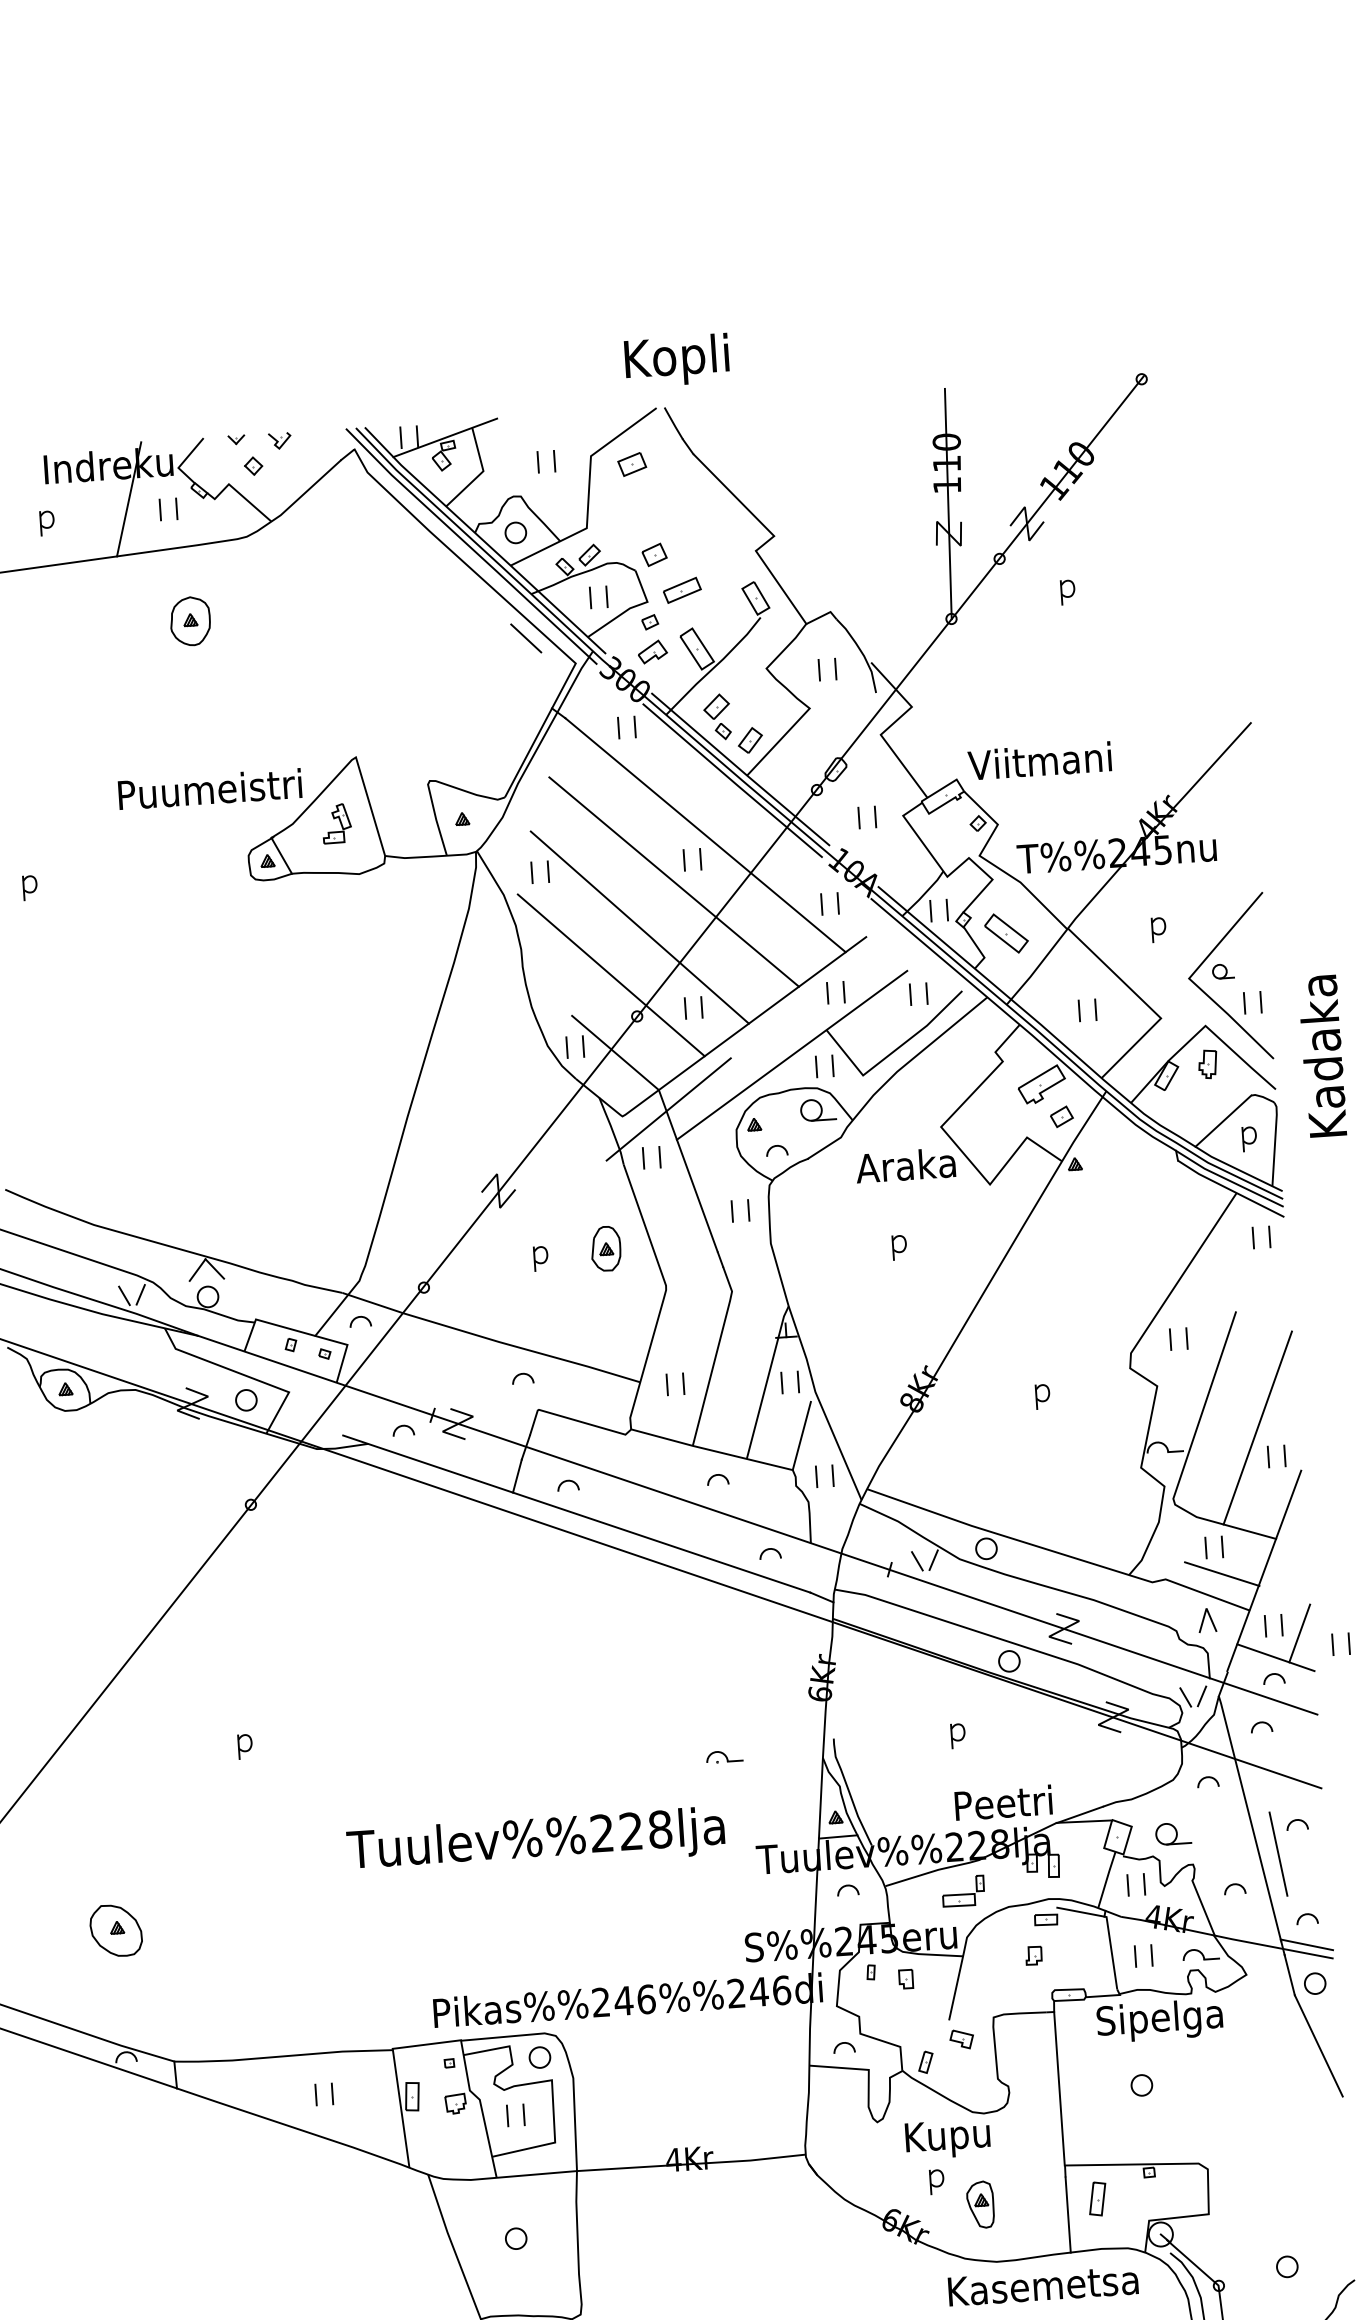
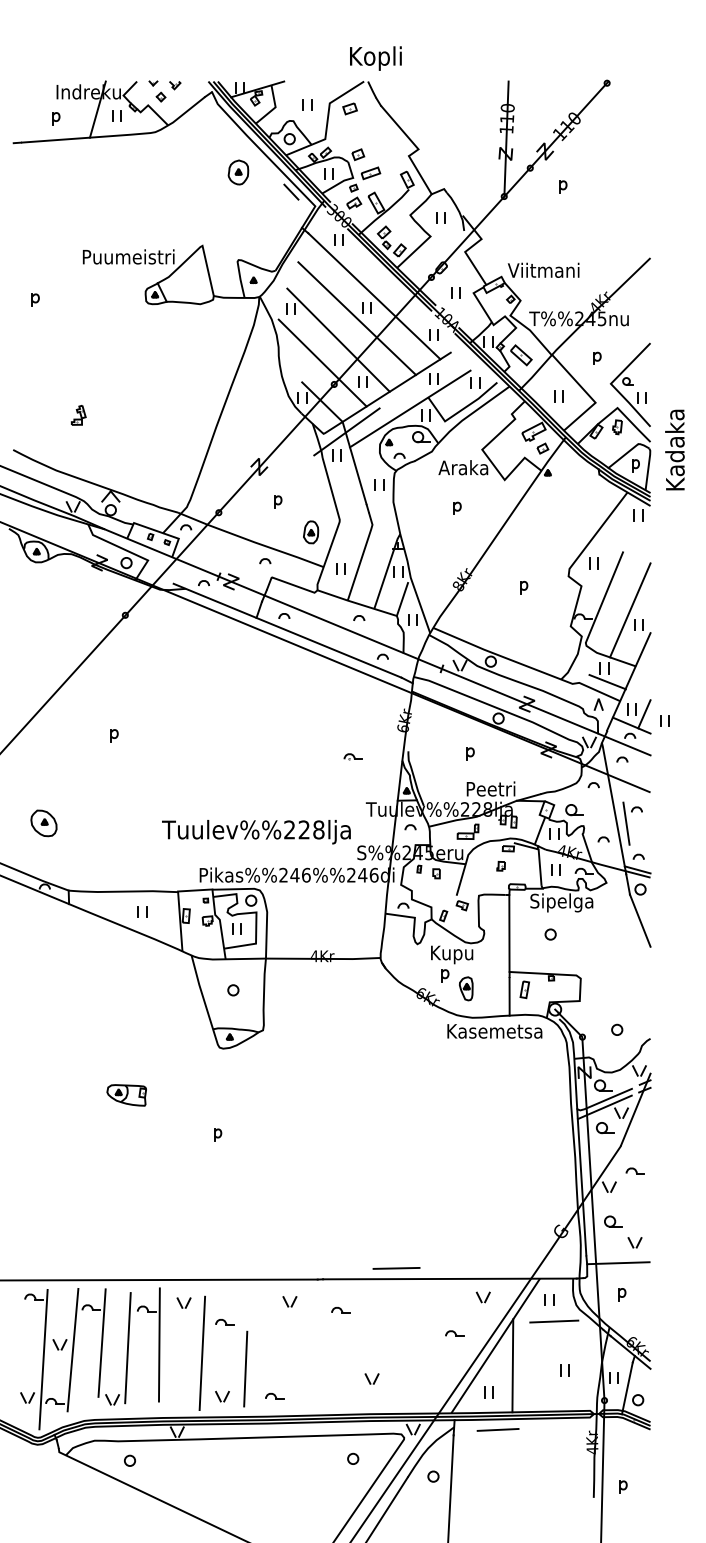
part: (190, 621) -> (238, 172), moved
part: (336, 824) -> (78, 415), moved
text: (1321, 1055) -> (674, 449), moved
part: (606, 1248) -> (311, 532), moved
text: (536, 1842) -> (256, 832), moved

